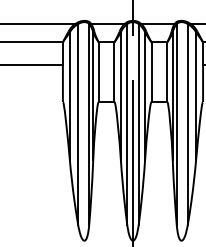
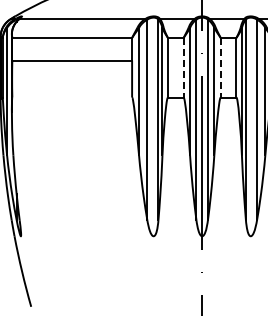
line: (114, 71) -> (183, 67), solid -> dashed
line: (151, 71) -> (220, 67), solid -> dashed

